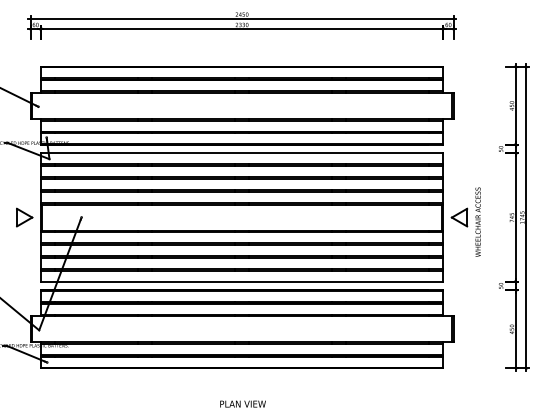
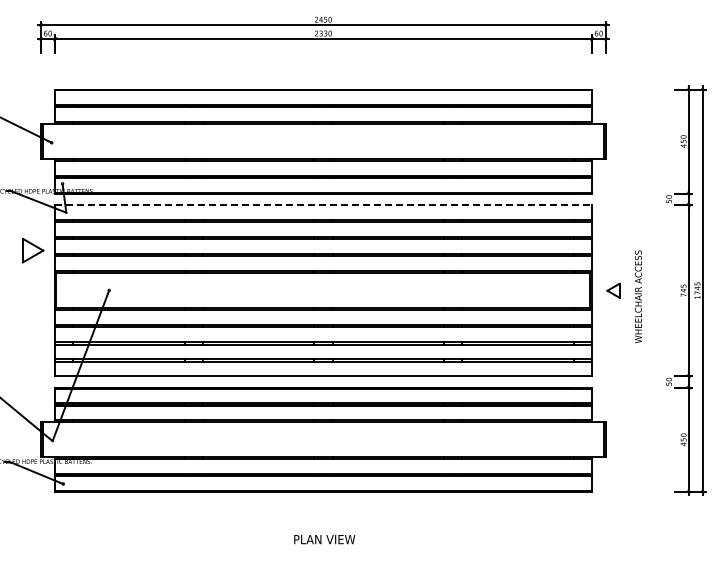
line: (242, 153) -> (323, 205), solid -> dashed
part: (24, 217) -> (33, 250), moved
part: (459, 217) -> (613, 290), size x0.6

